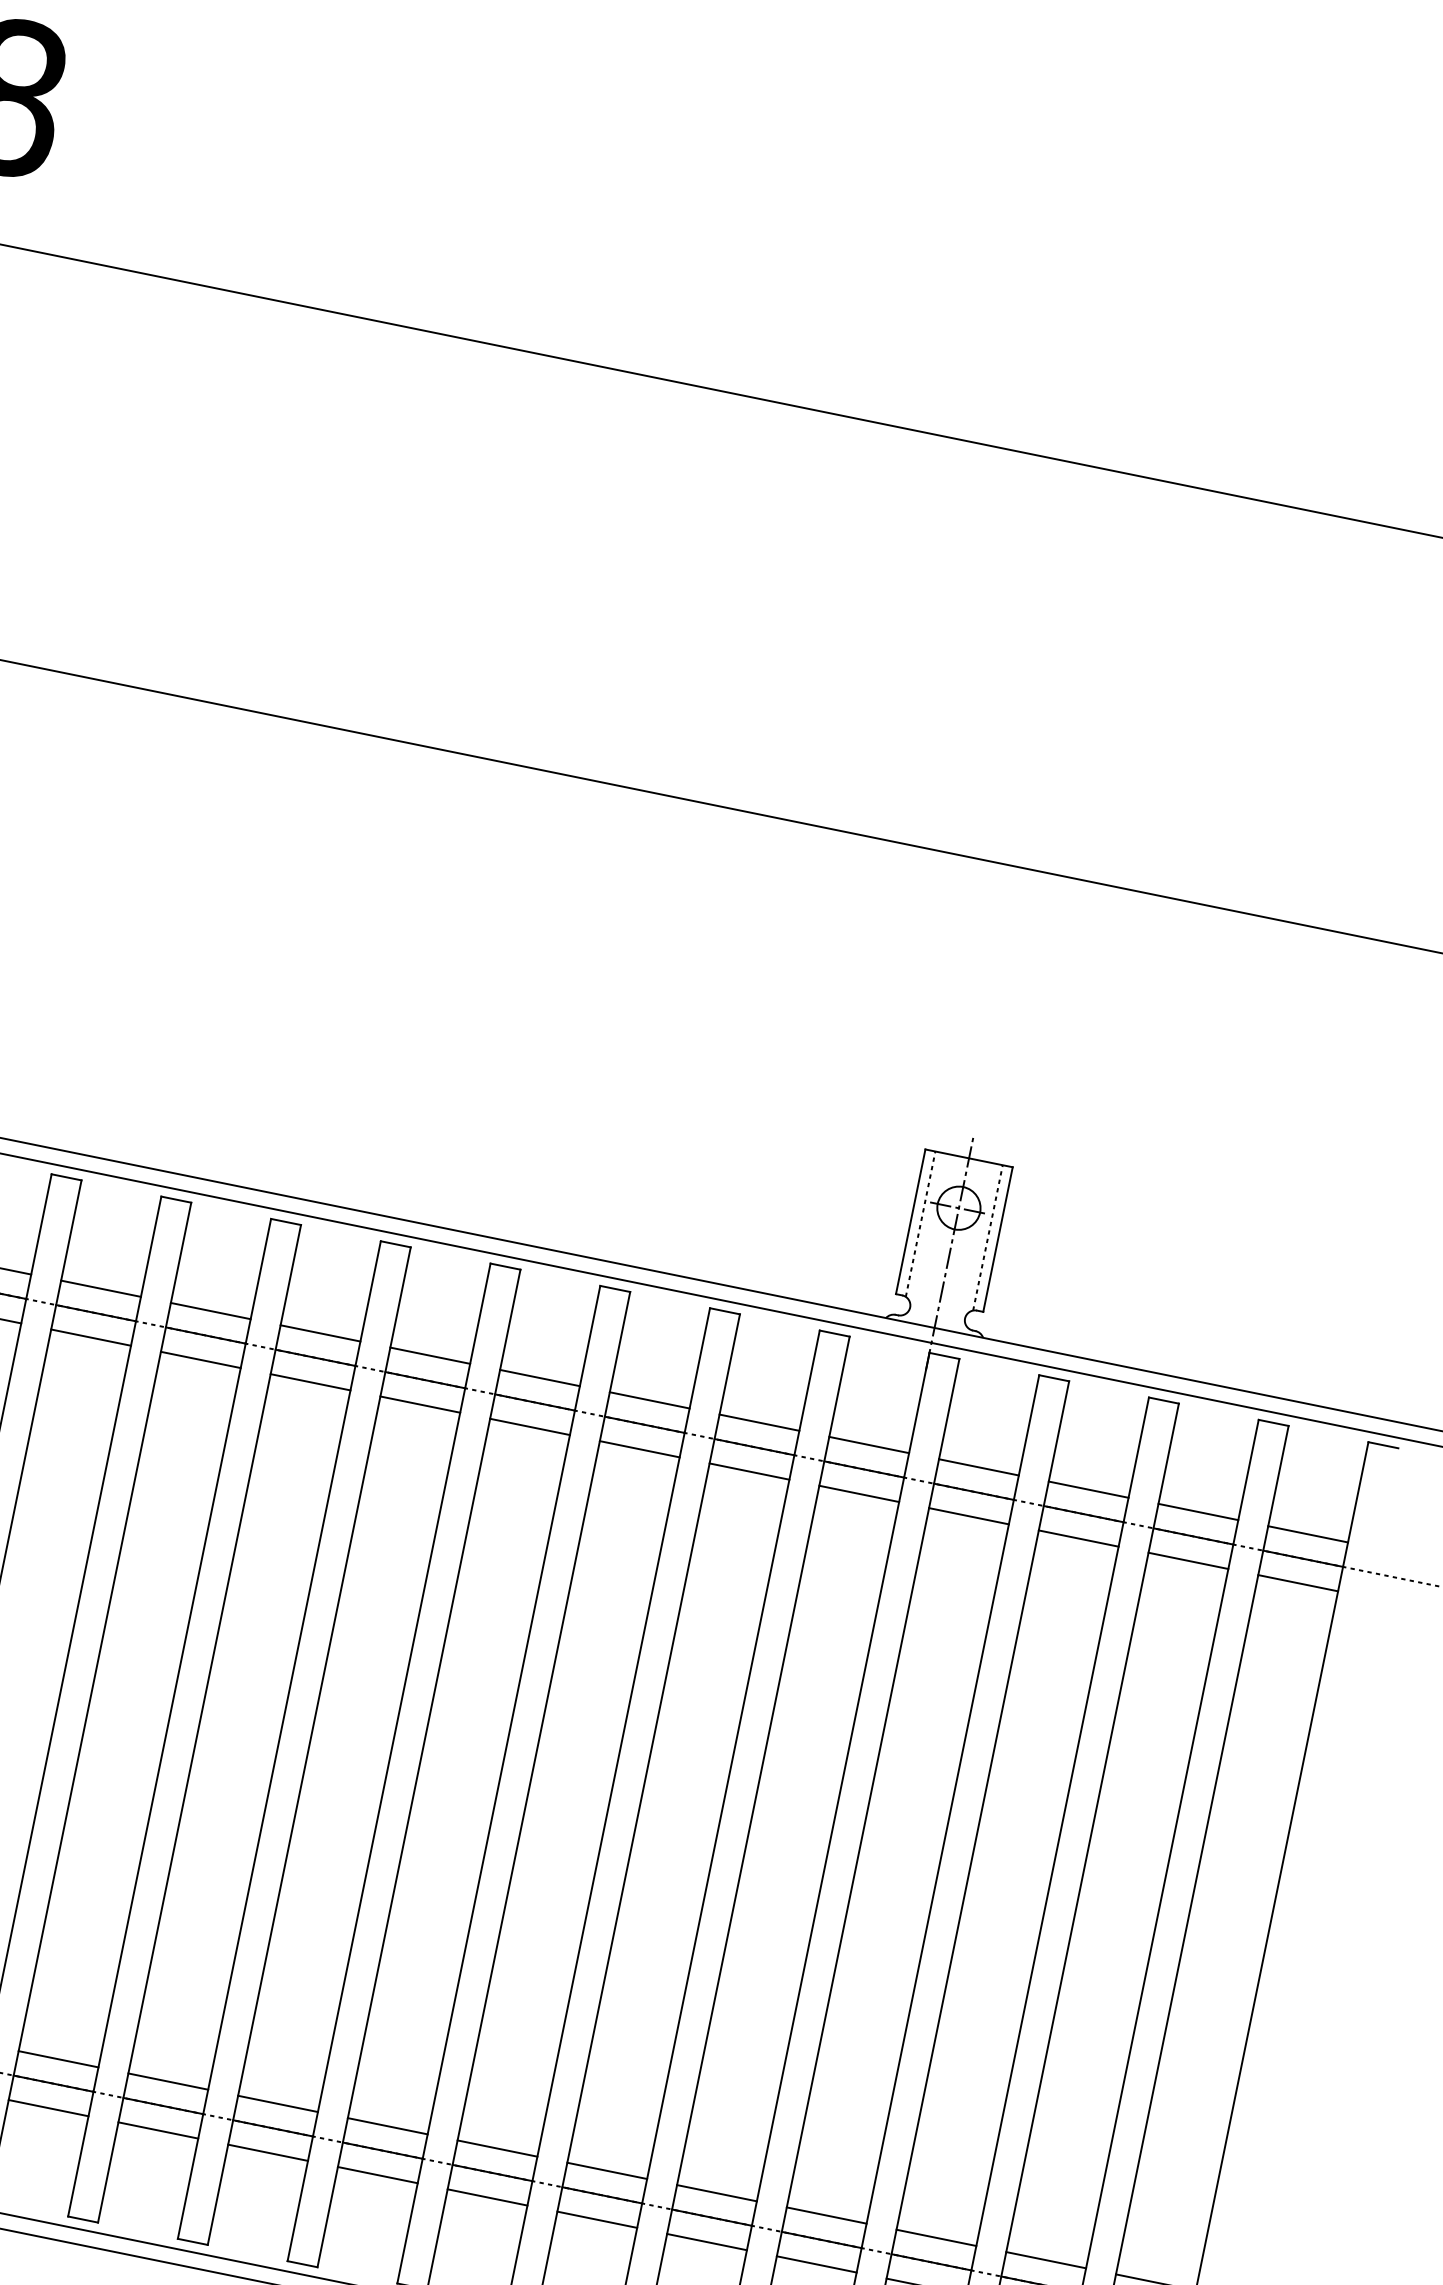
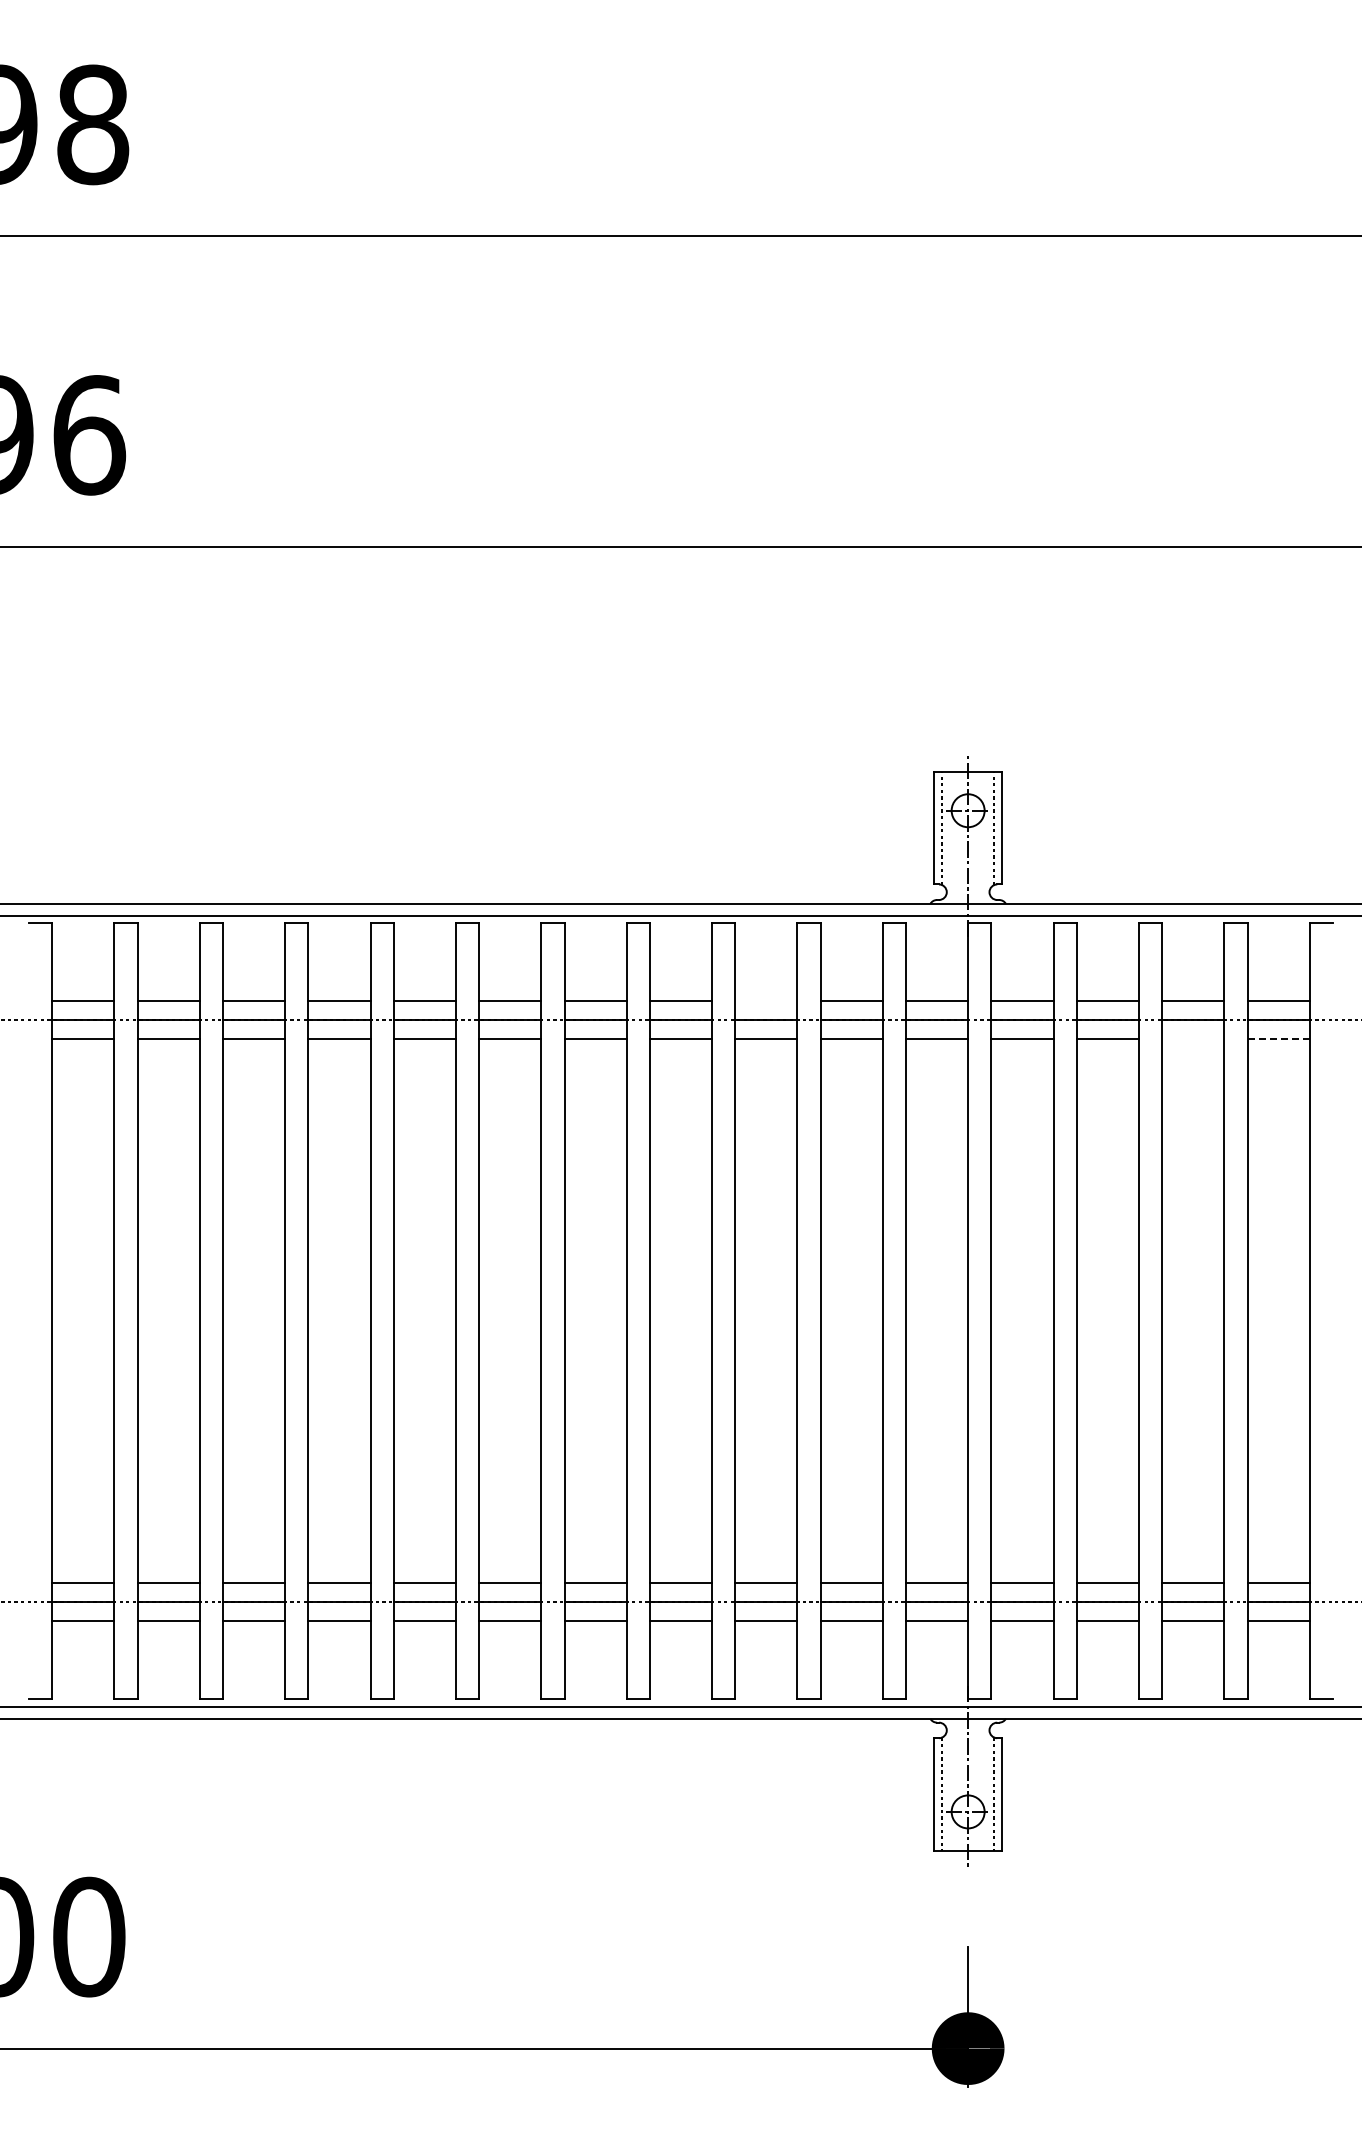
line: (649, 1400) -> (766, 1001), removed
line: (1188, 1561) -> (1193, 1039), removed
line: (1299, 1583) -> (1279, 1039), solid -> dashed

